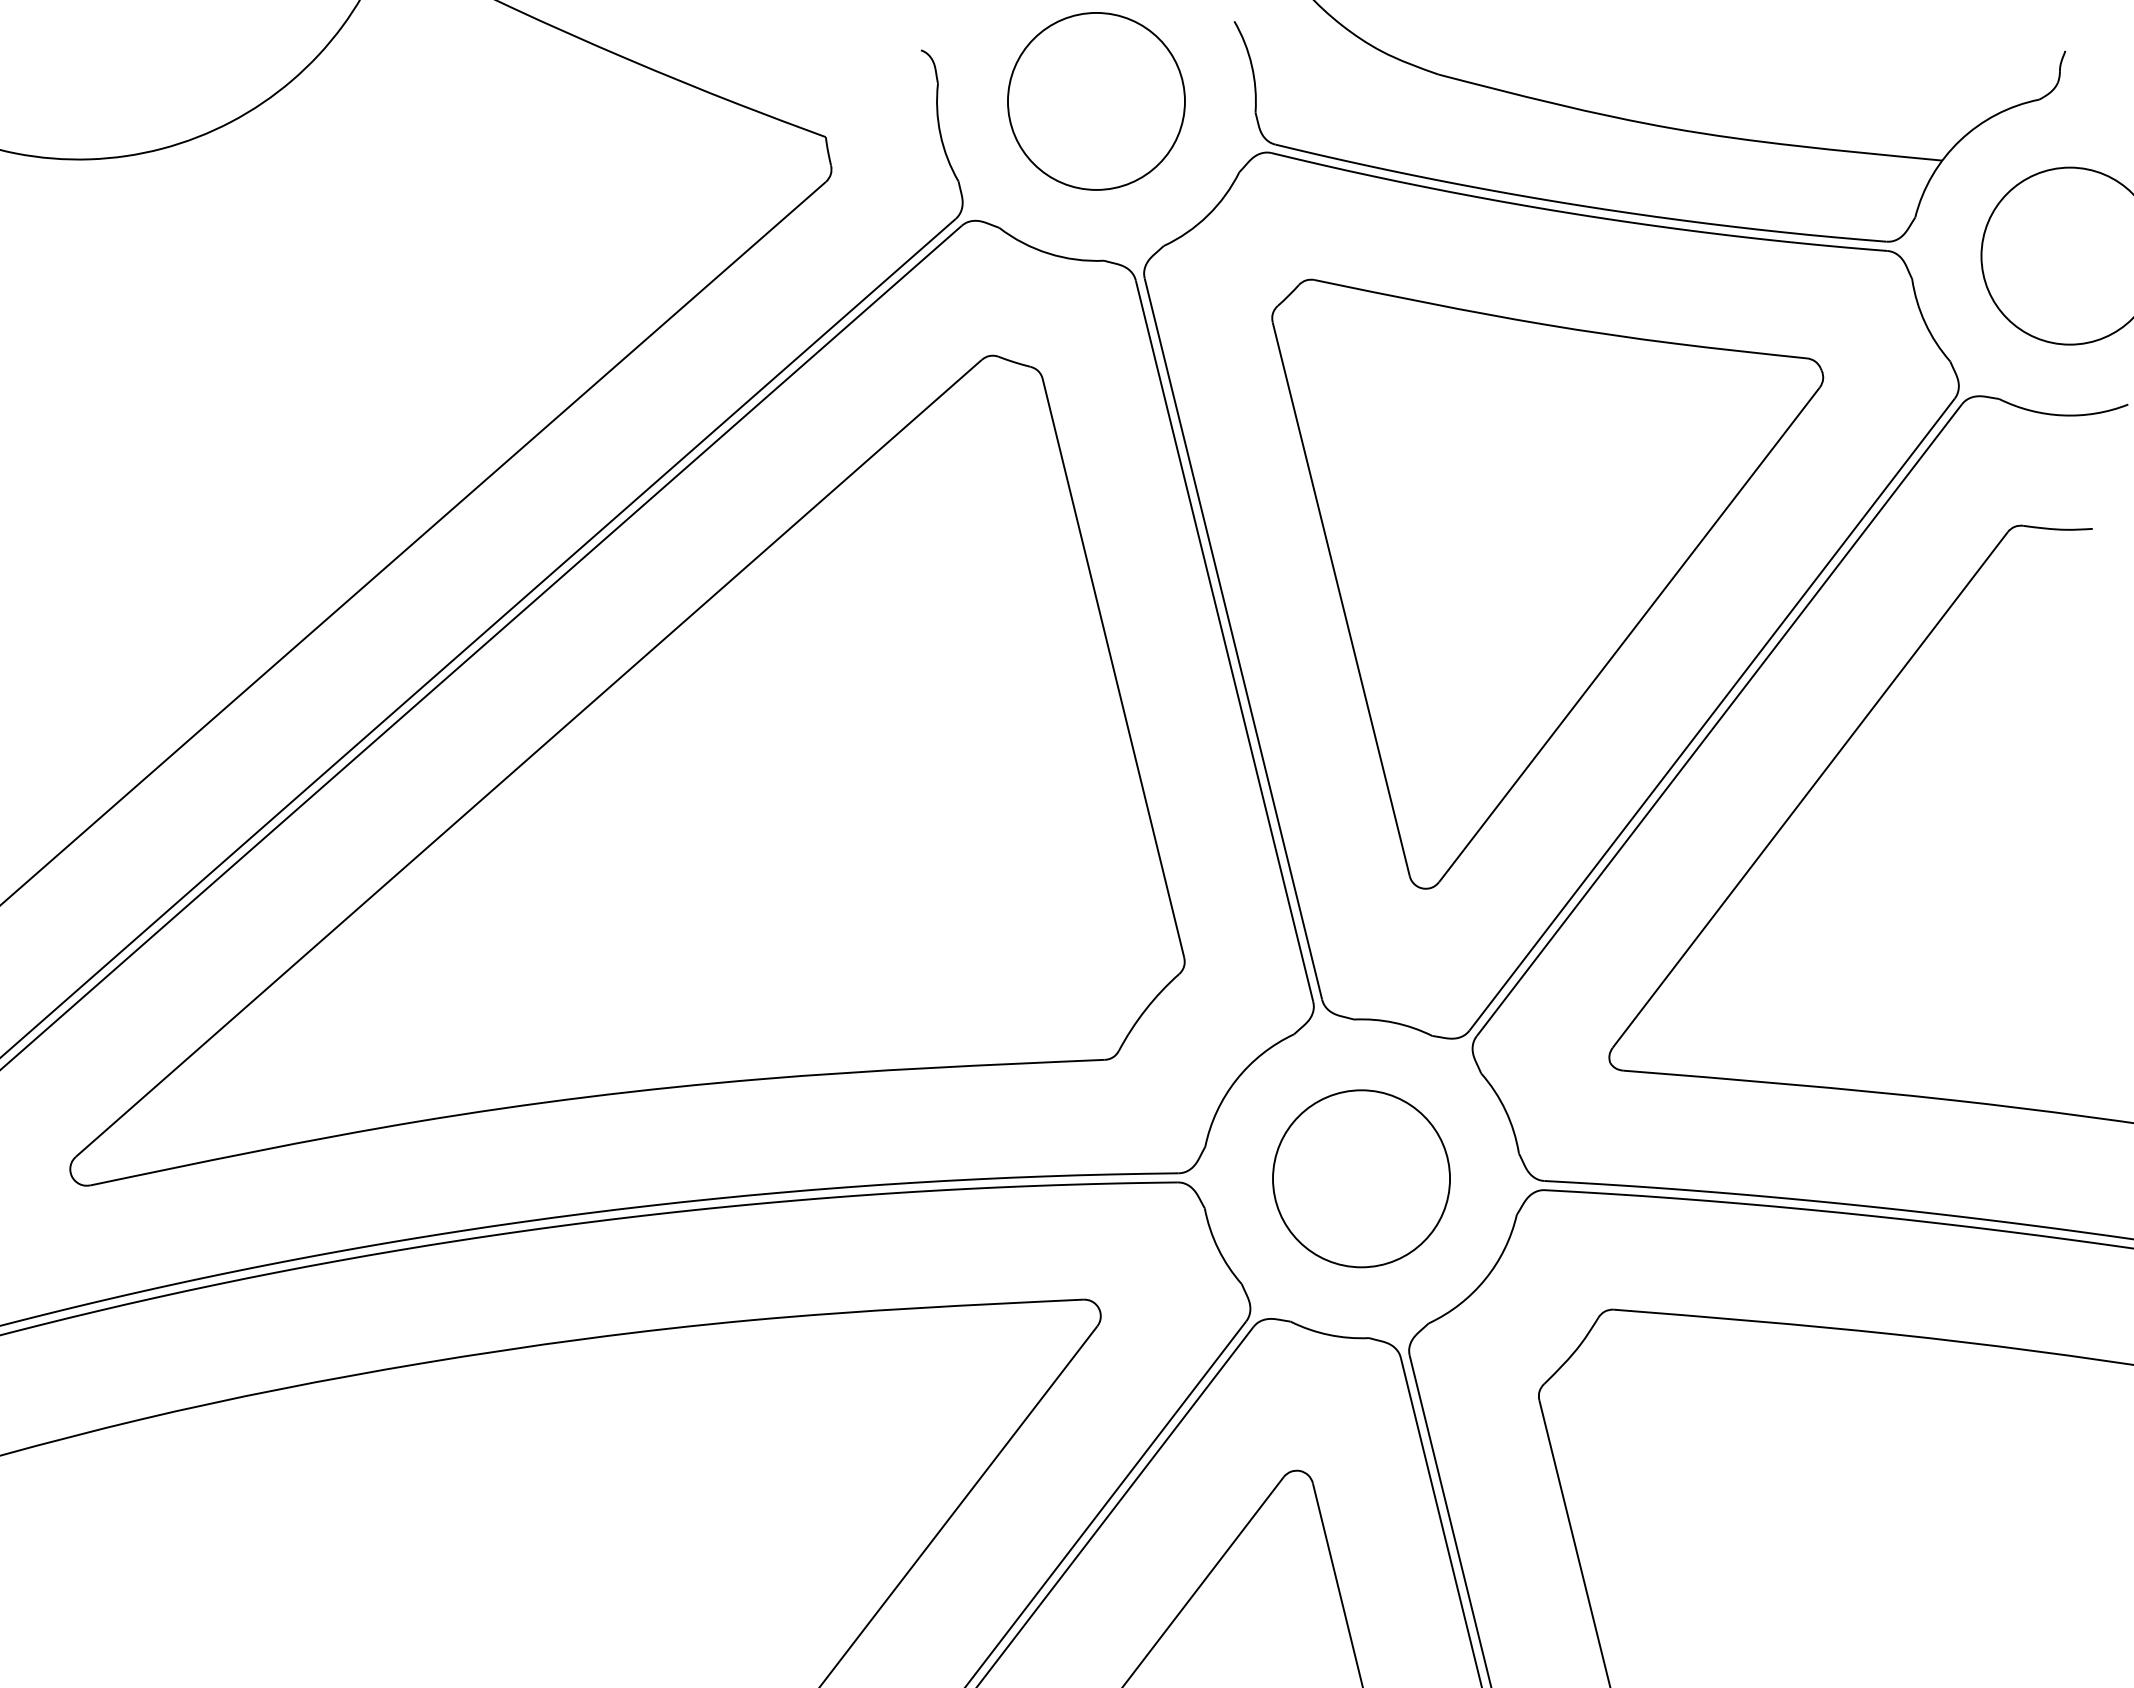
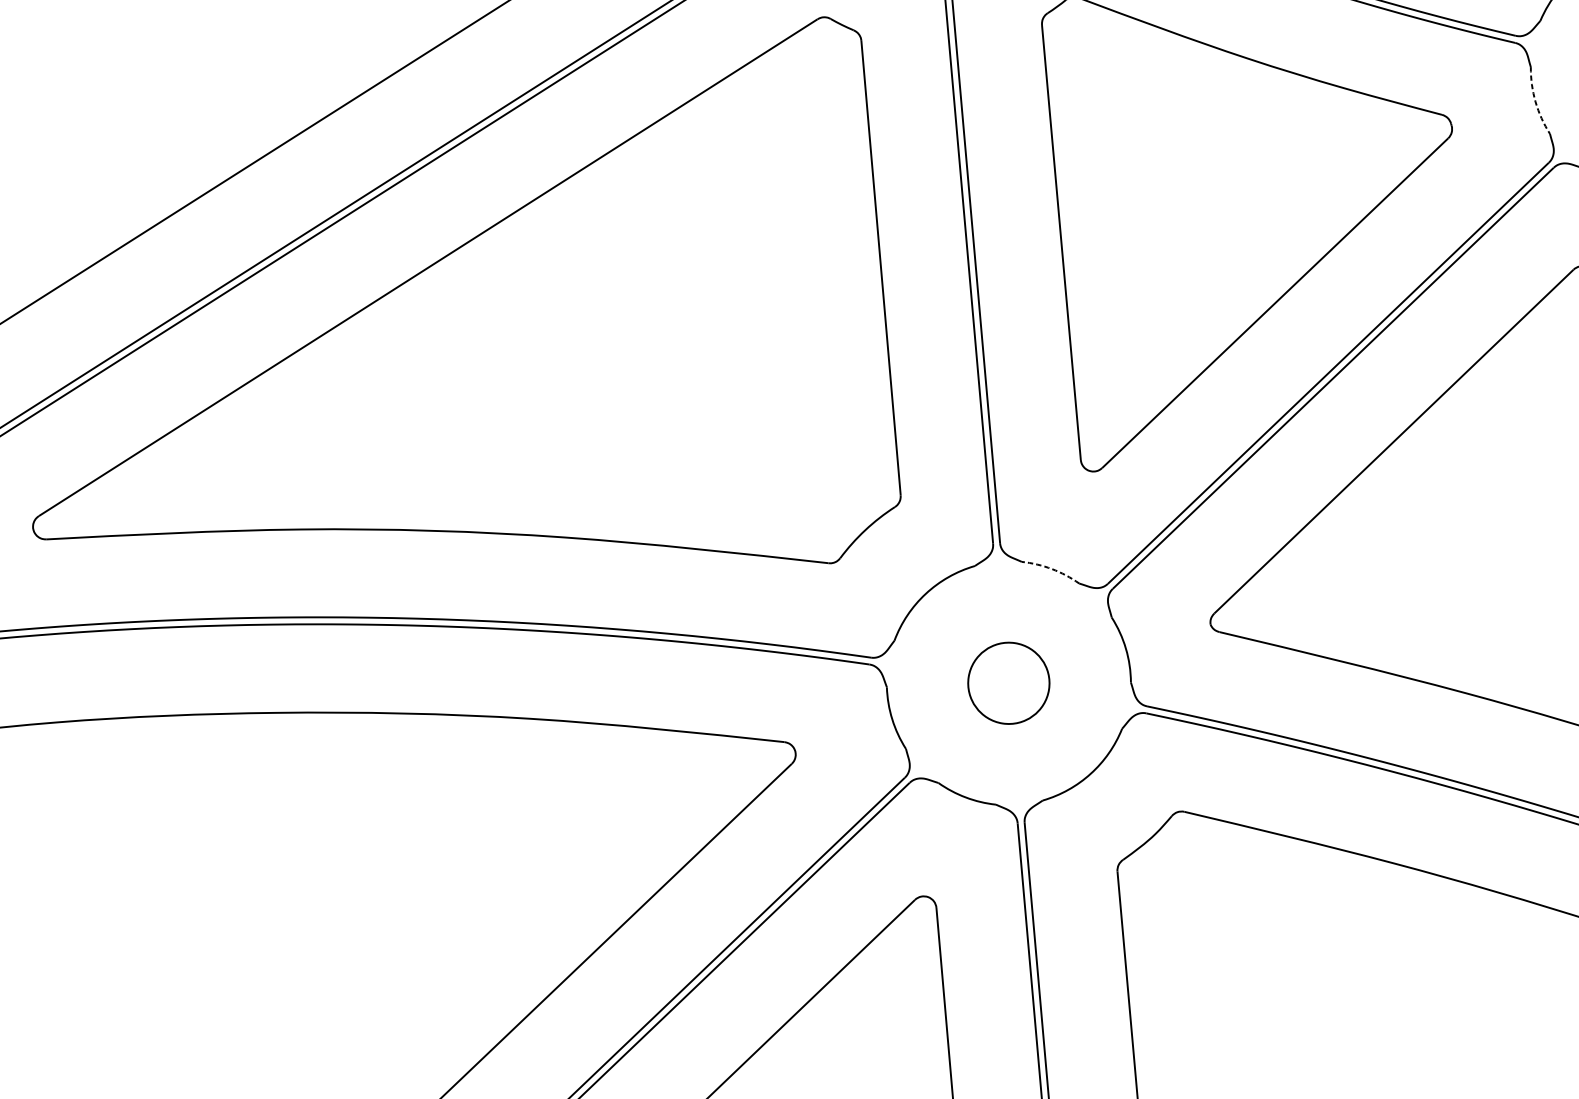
arc: (1925, 323) -> (1535, 102), solid -> dashed
arc: (1394, 1022) -> (1052, 568), solid -> dashed
circle: (1361, 1178) -> (1008, 683), size x0.6

